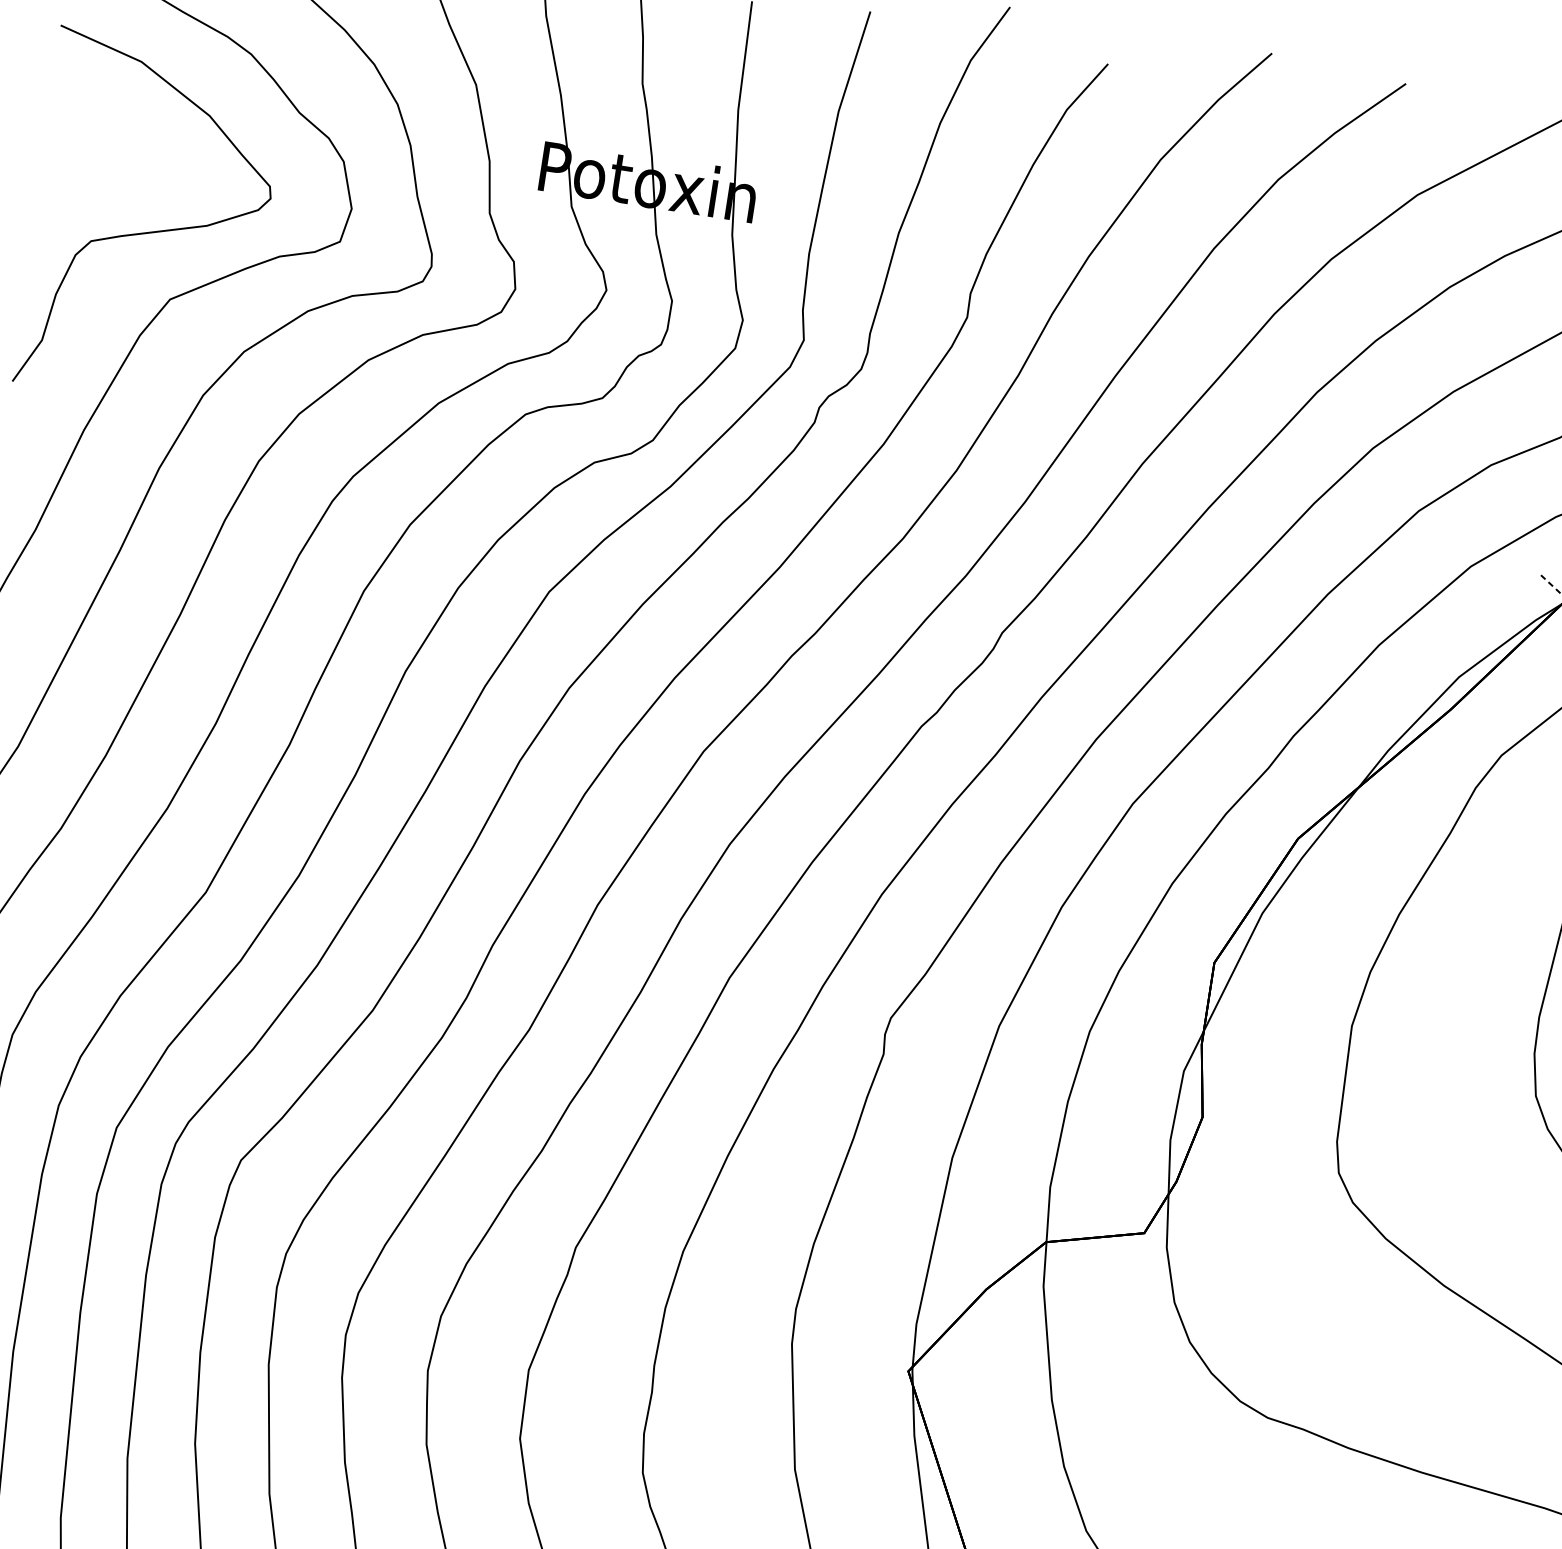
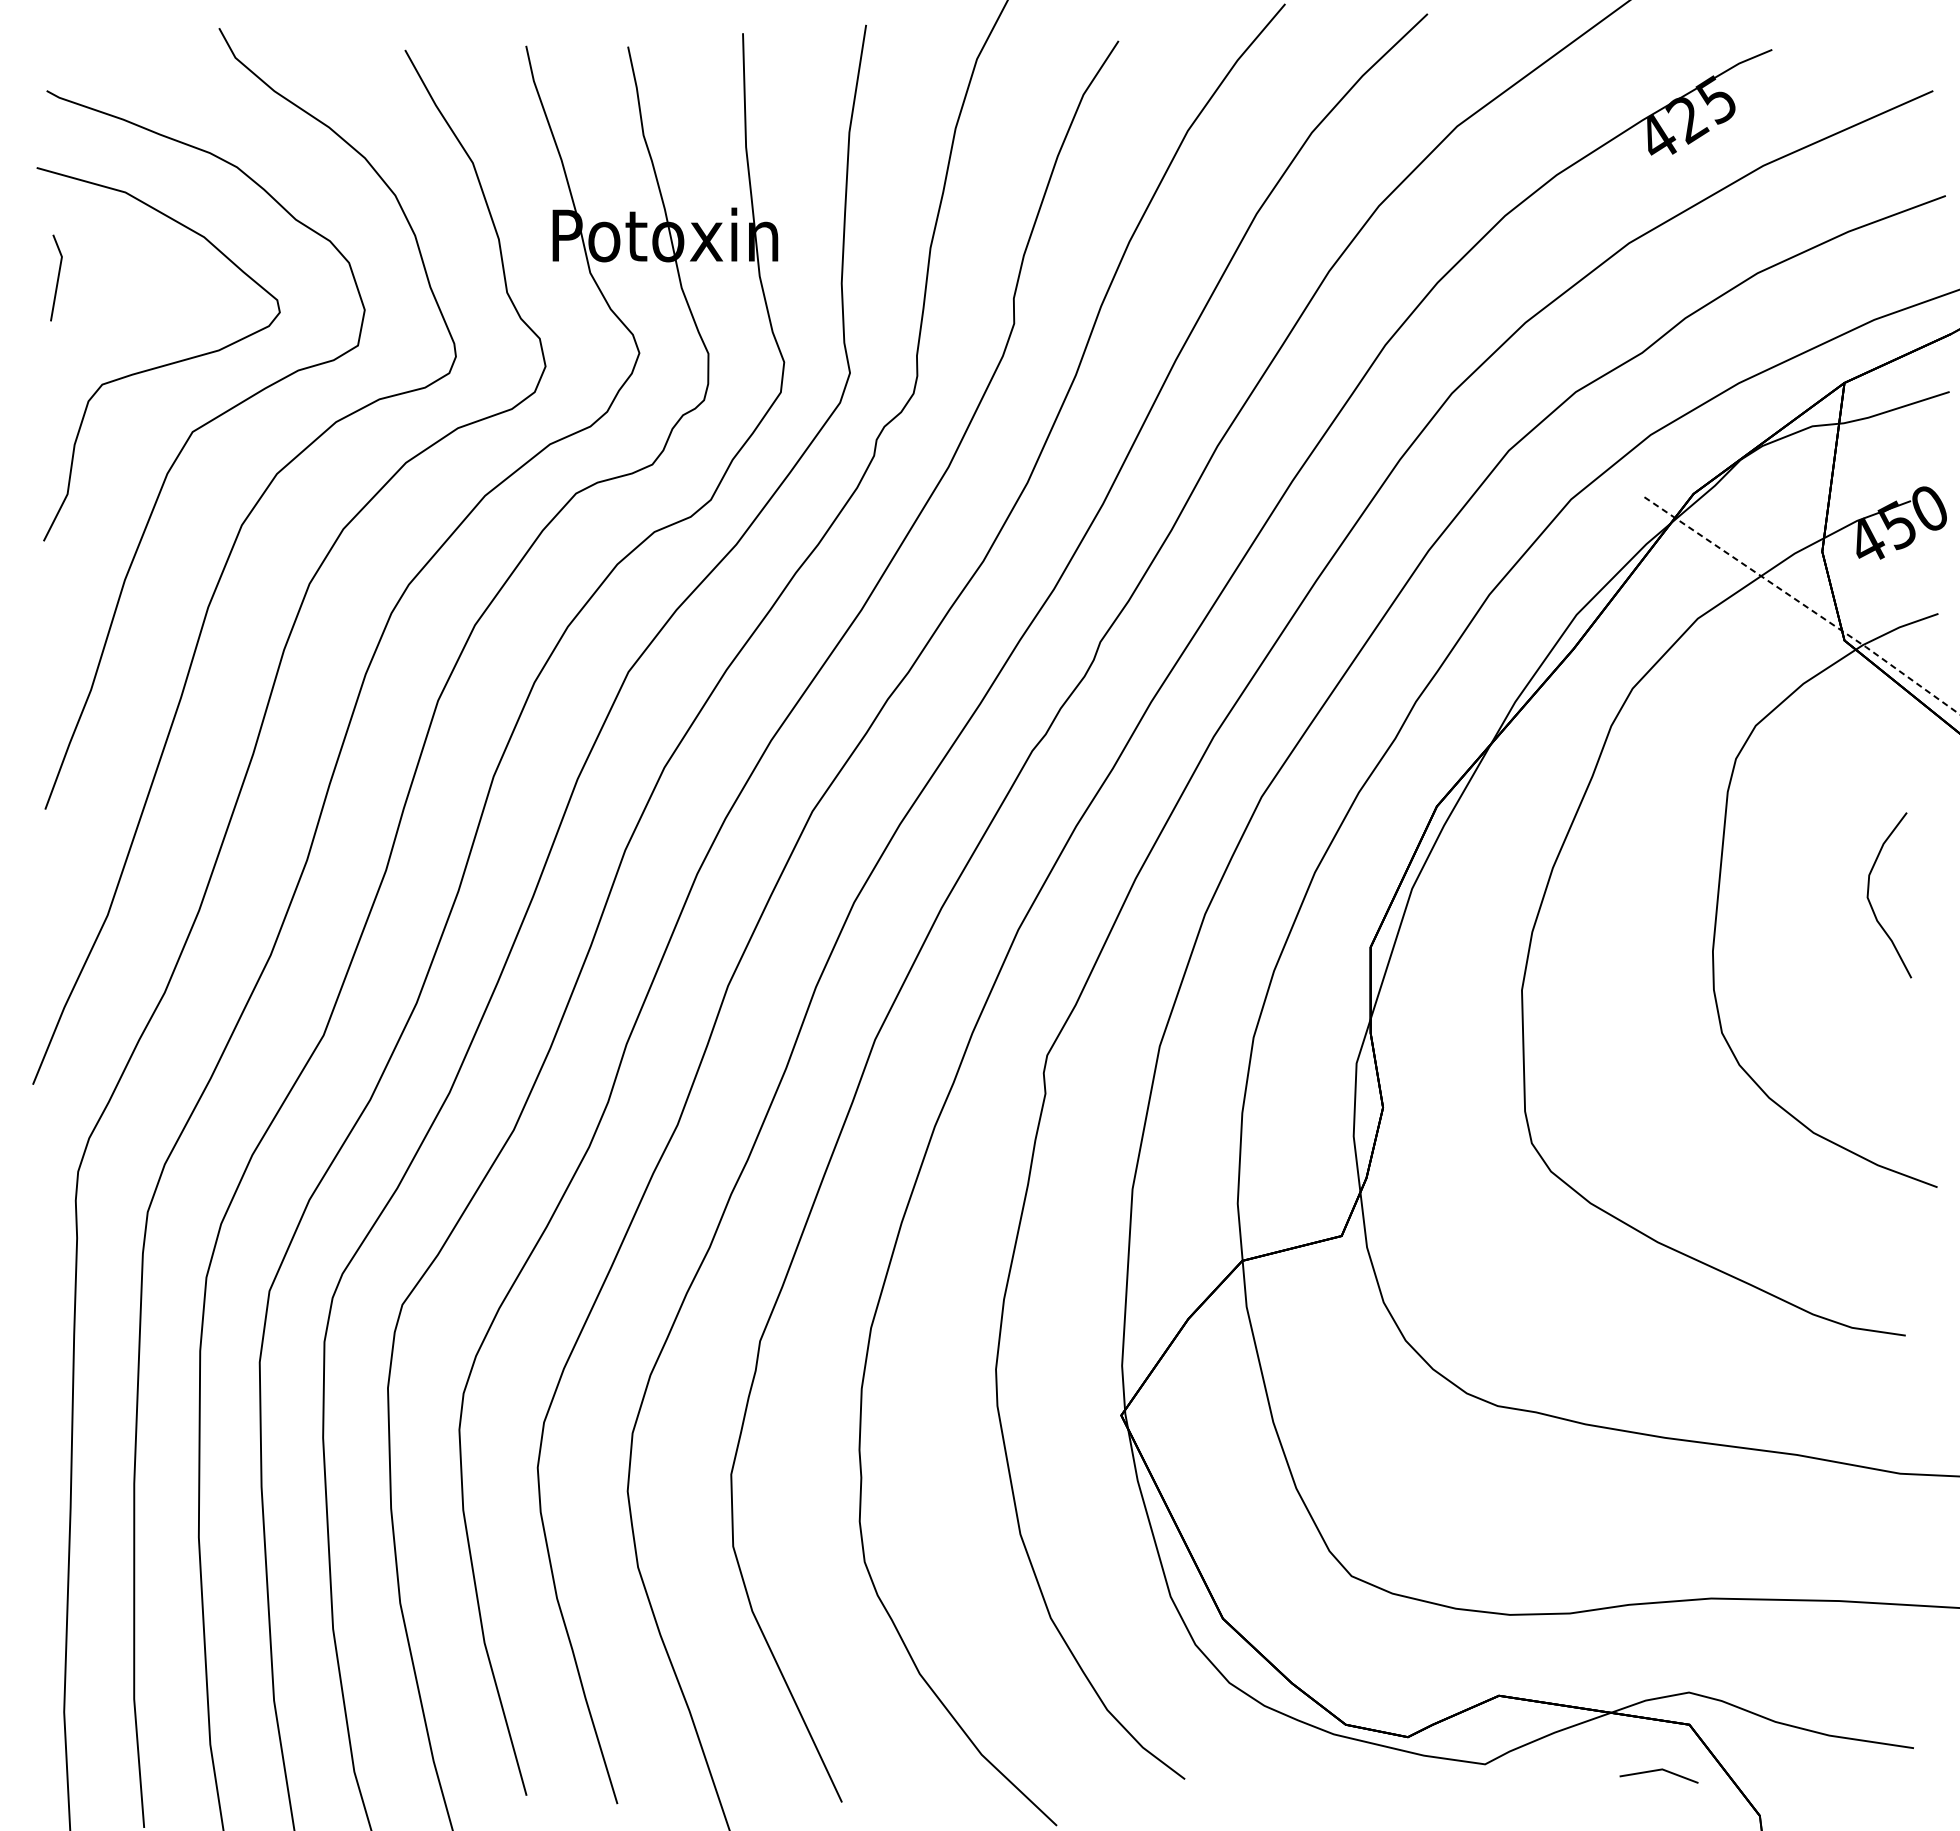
line: (64, 132) -> (57, 277), added

